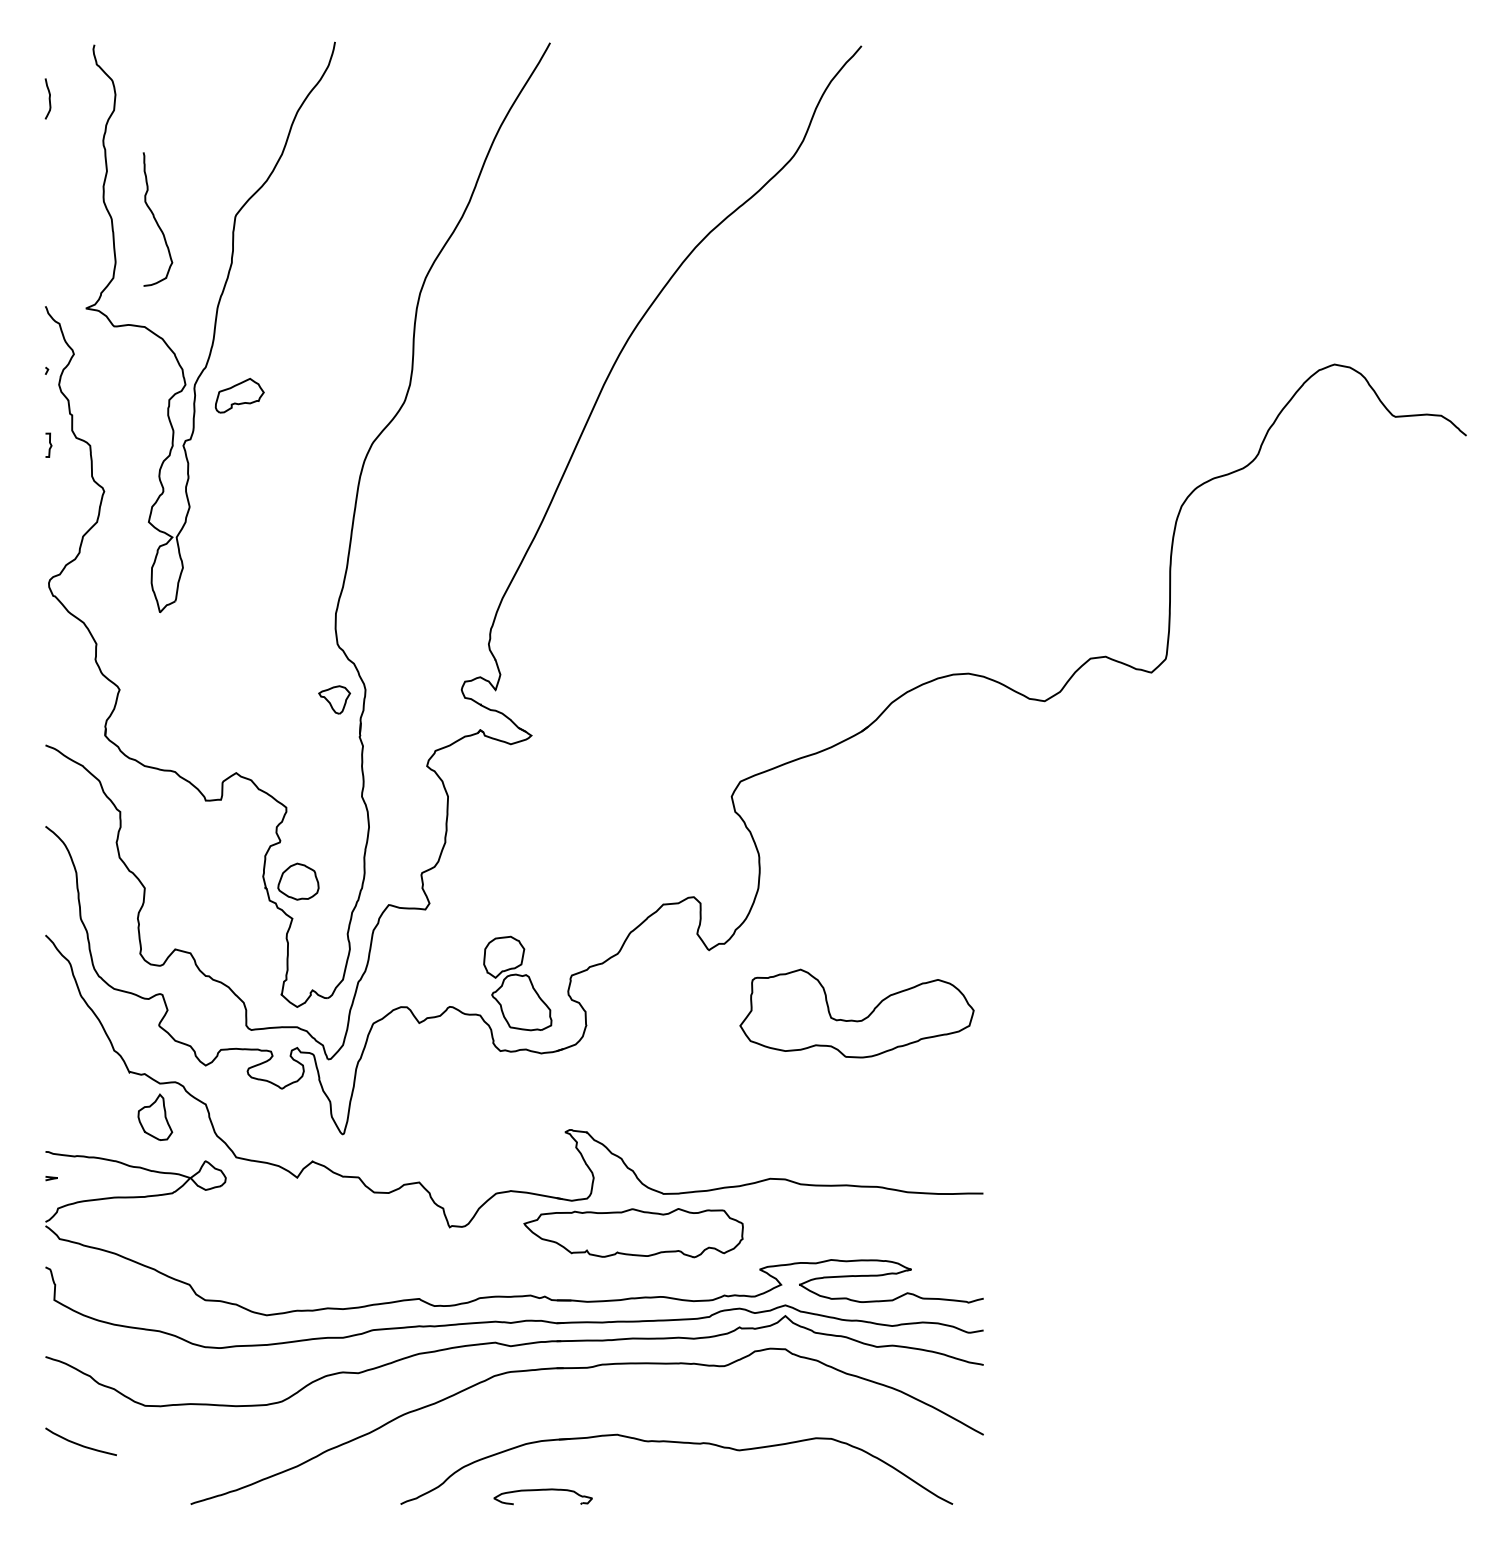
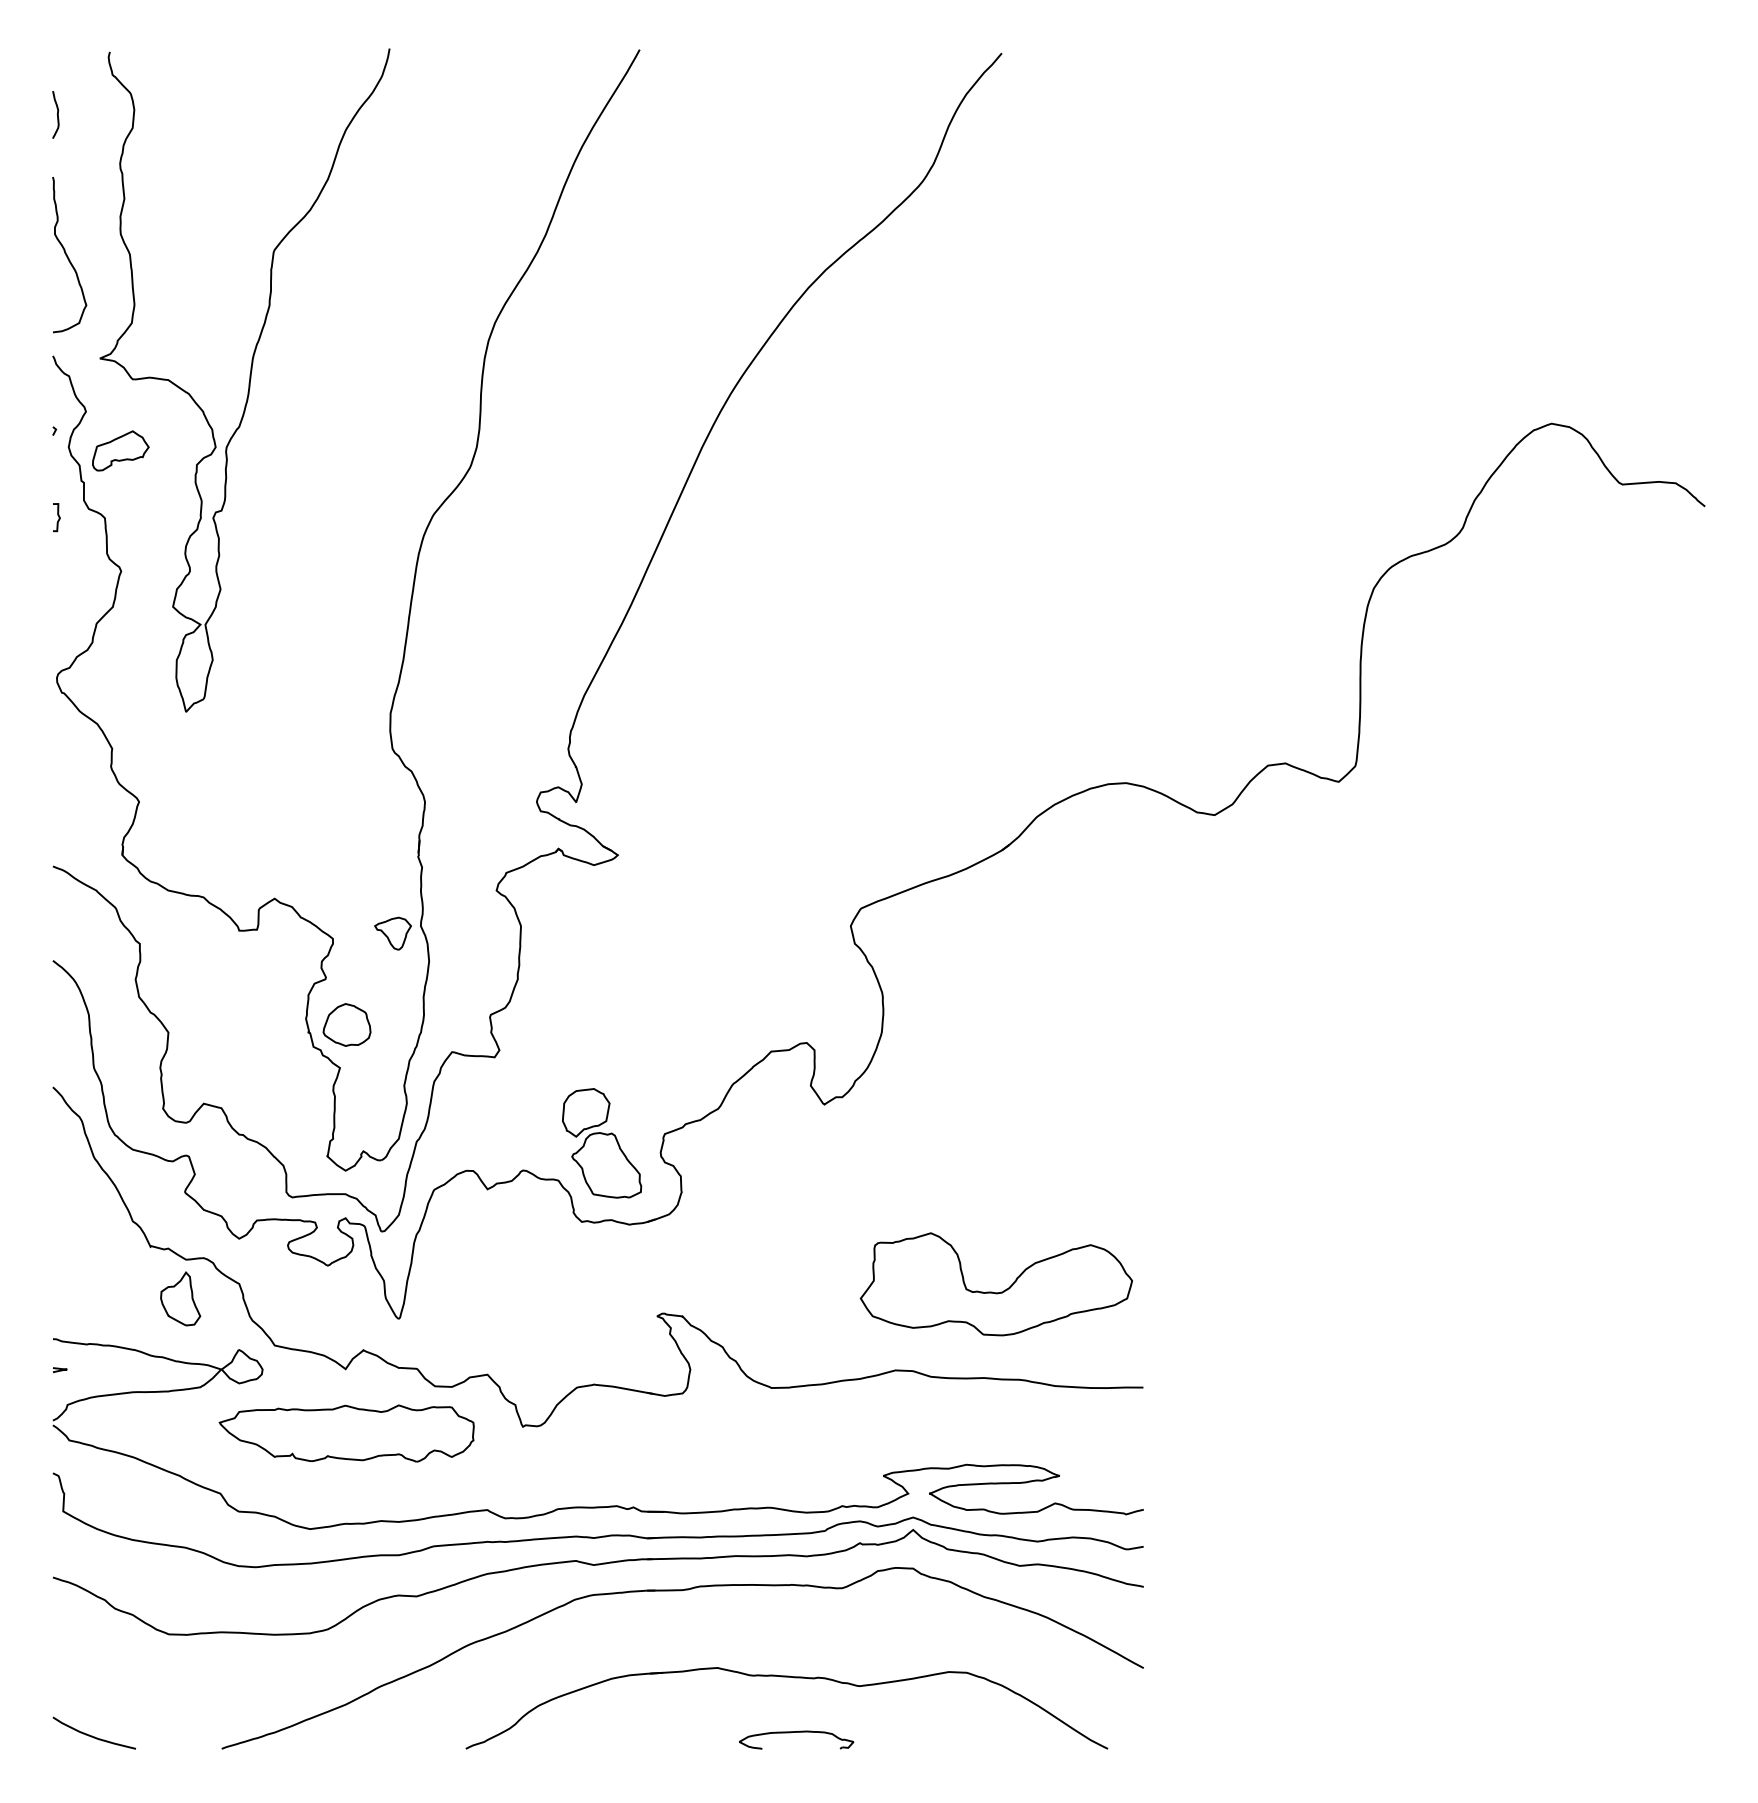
curve: (156, 220) -> (68, 256), moved
part: (239, 395) -> (120, 450), moved
part: (334, 699) -> (392, 933), moved
part: (853, 1019) -> (992, 1291), moved
part: (633, 1233) -> (346, 1433), moved
curve: (79, 1443) -> (92, 1735), moved
part: (543, 1490) -> (796, 1732), moved

